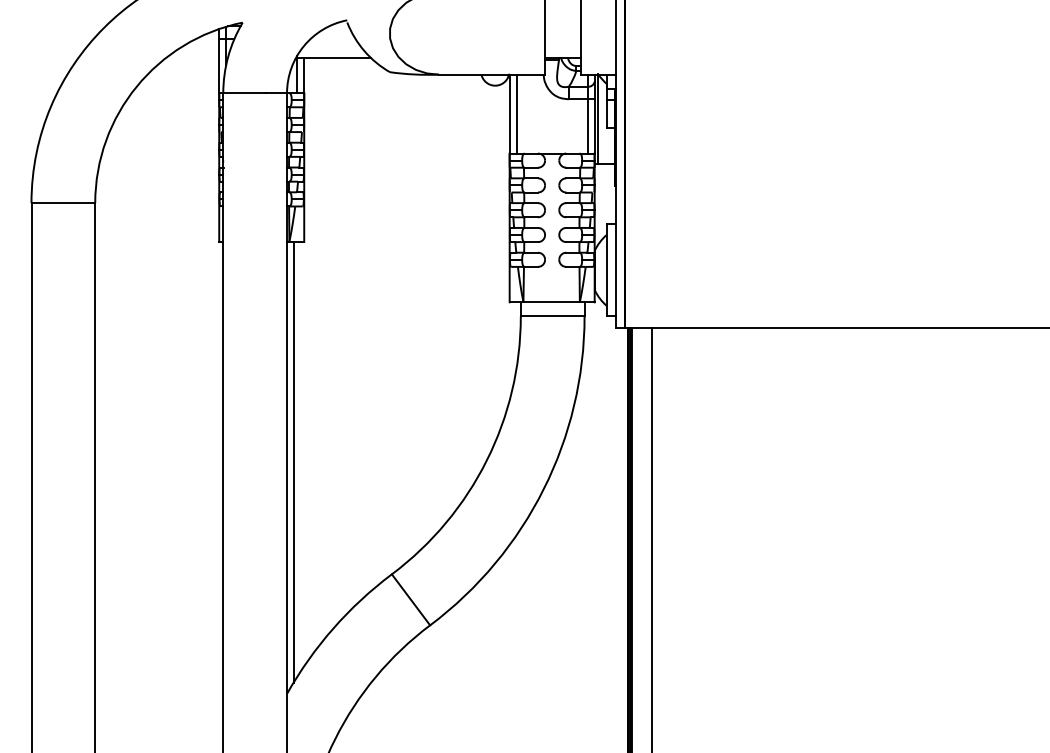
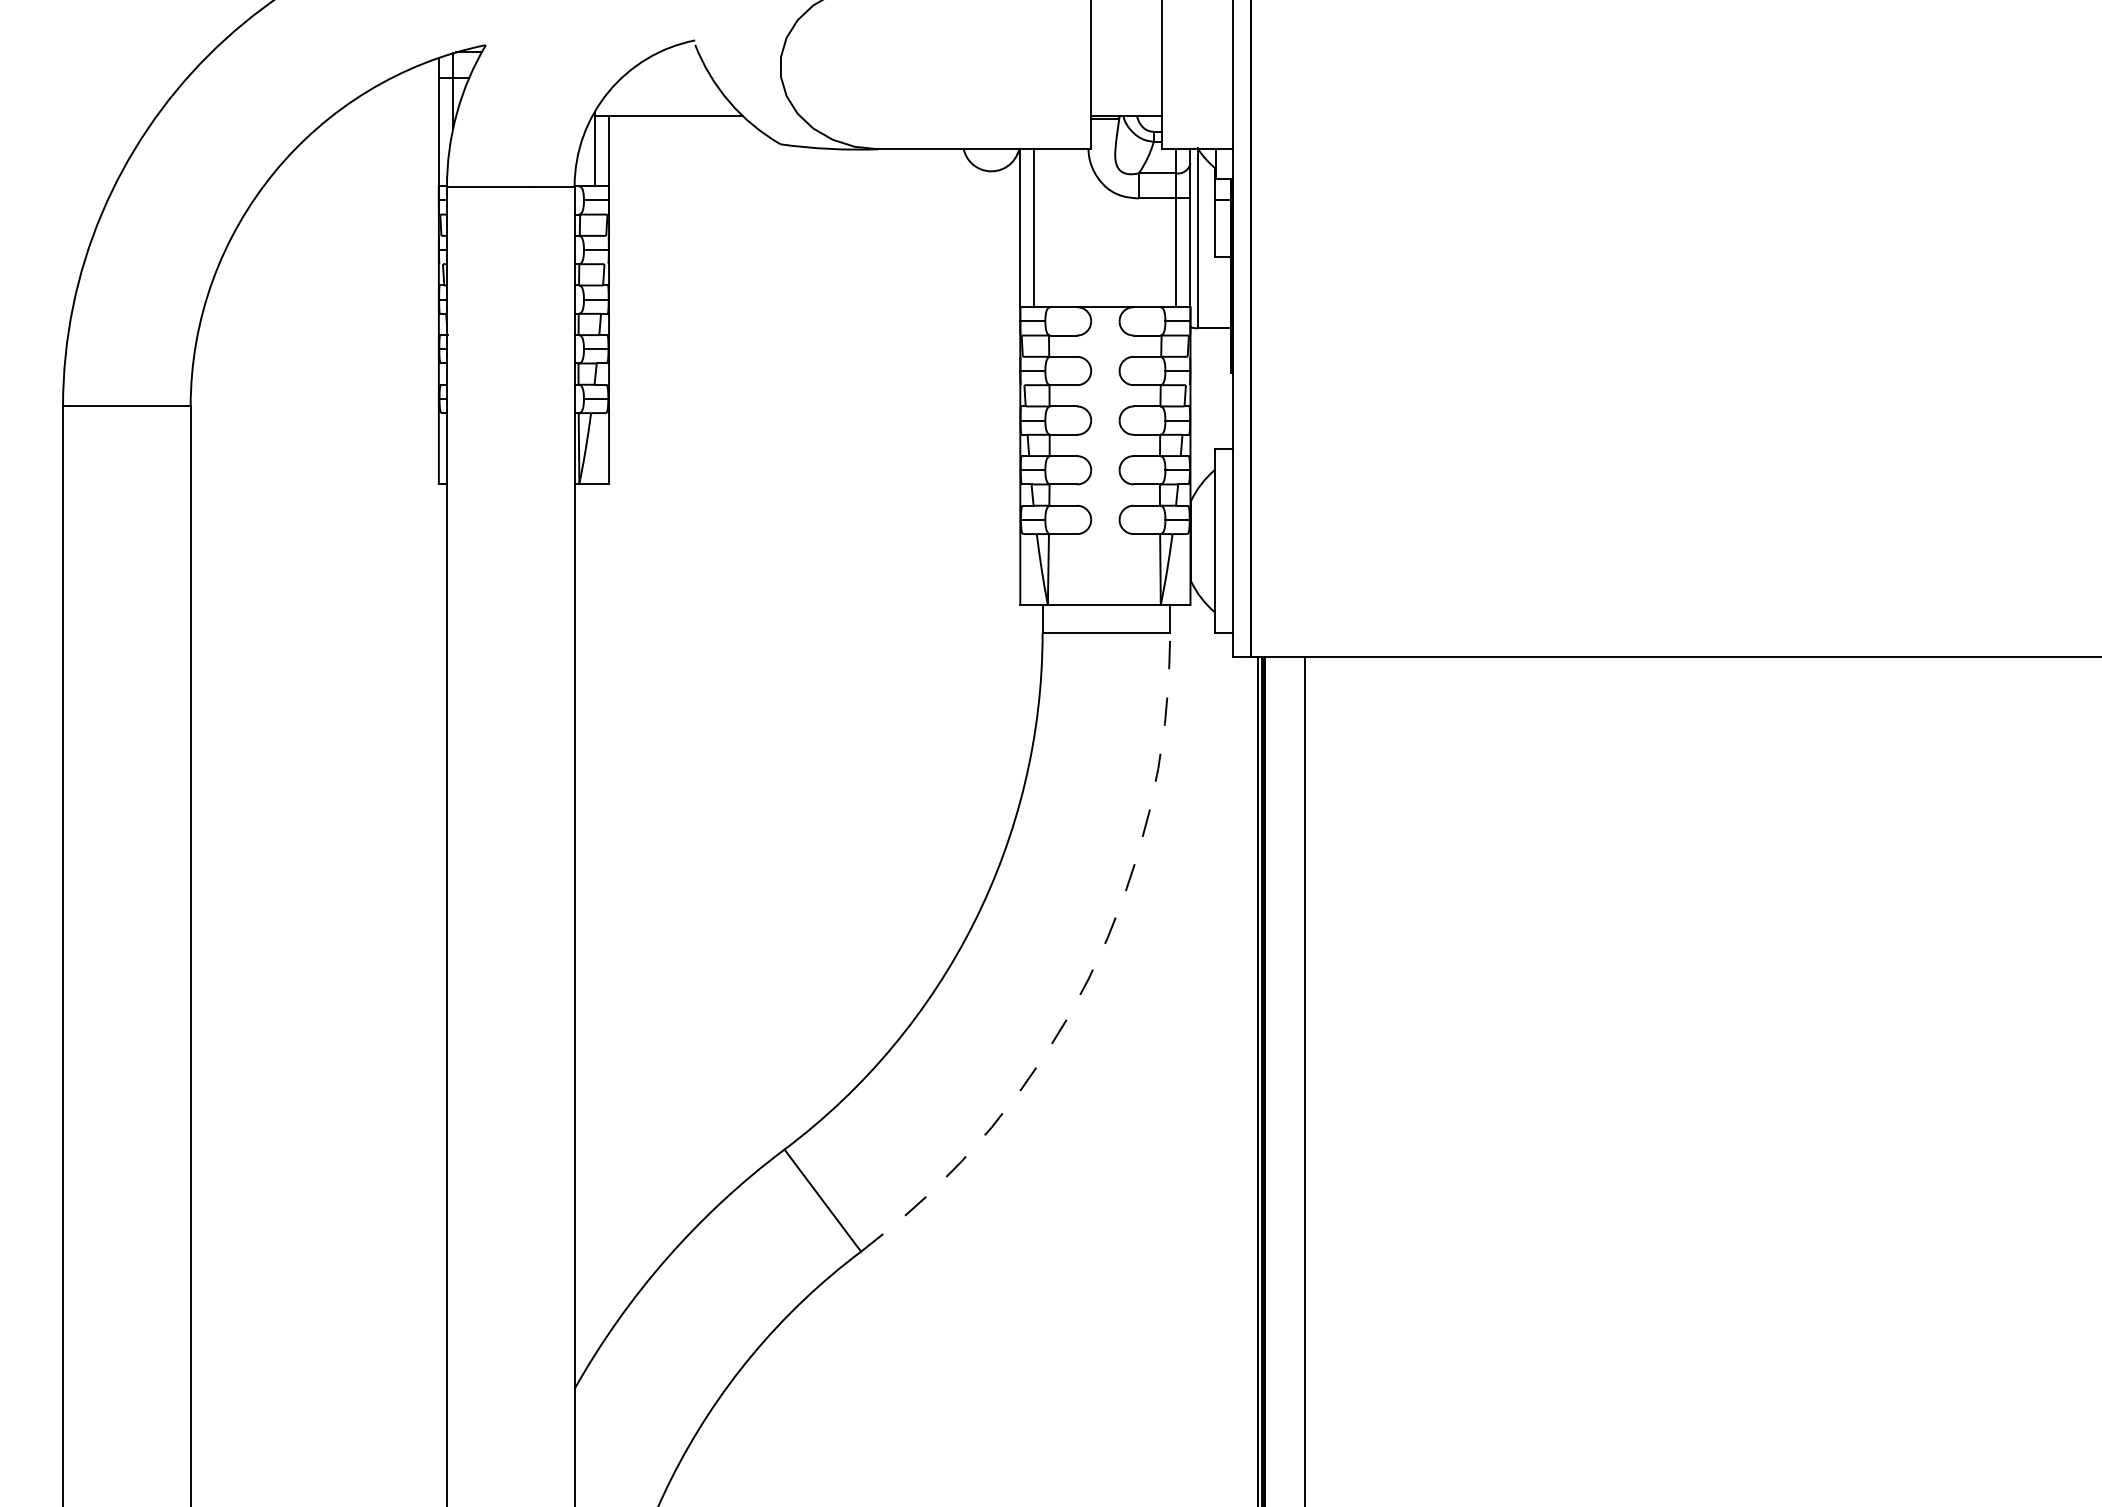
line: (293, 461) -> (587, 923), removed
arc: (543, 489) -> (1088, 979), solid -> dashed

